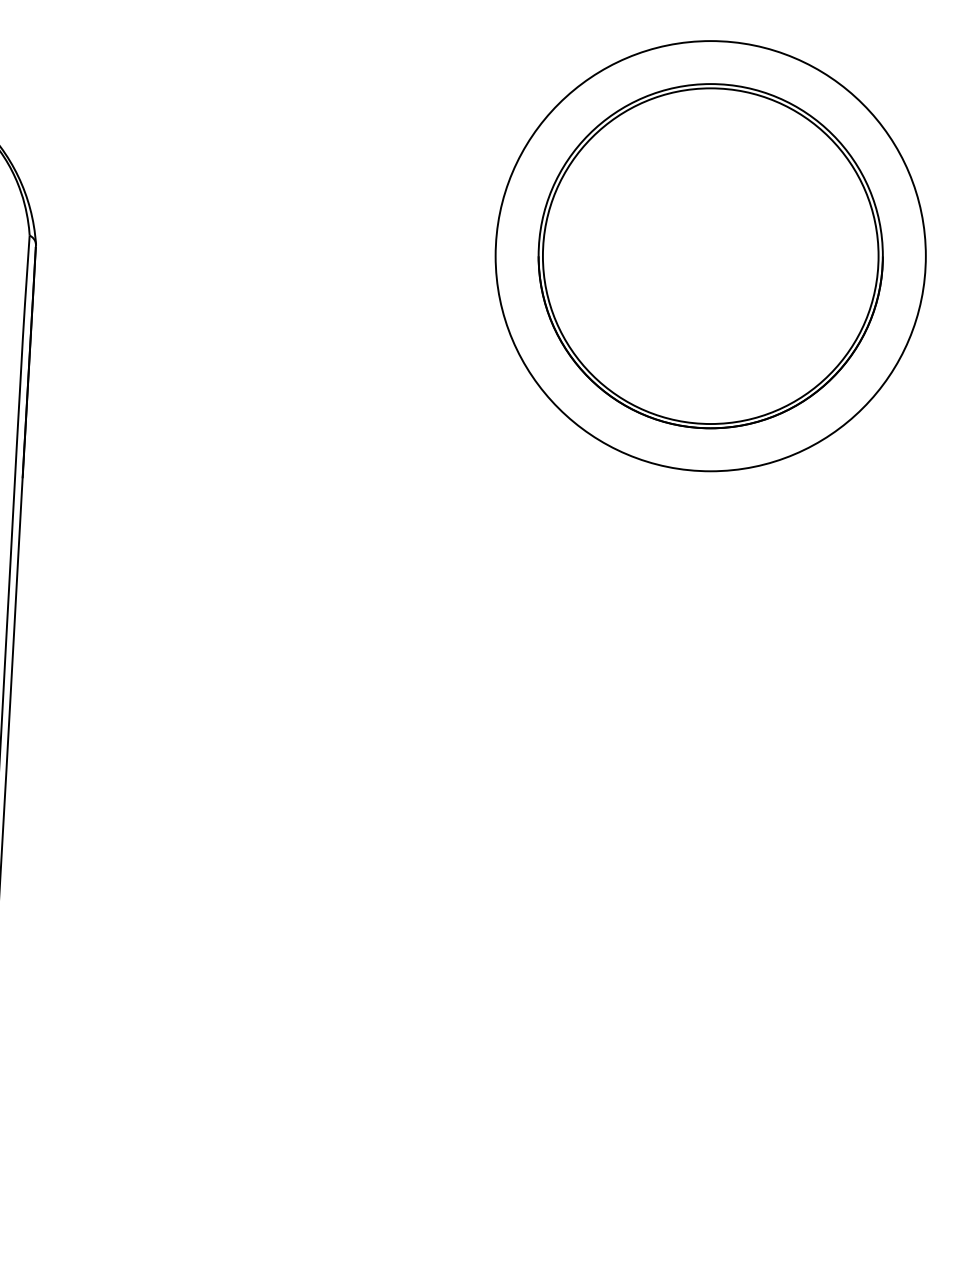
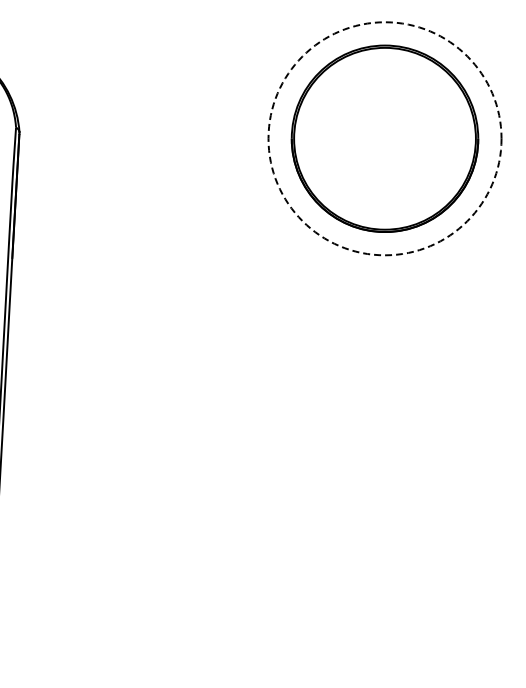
circle: (709, 255) -> (384, 138), solid -> dashed

